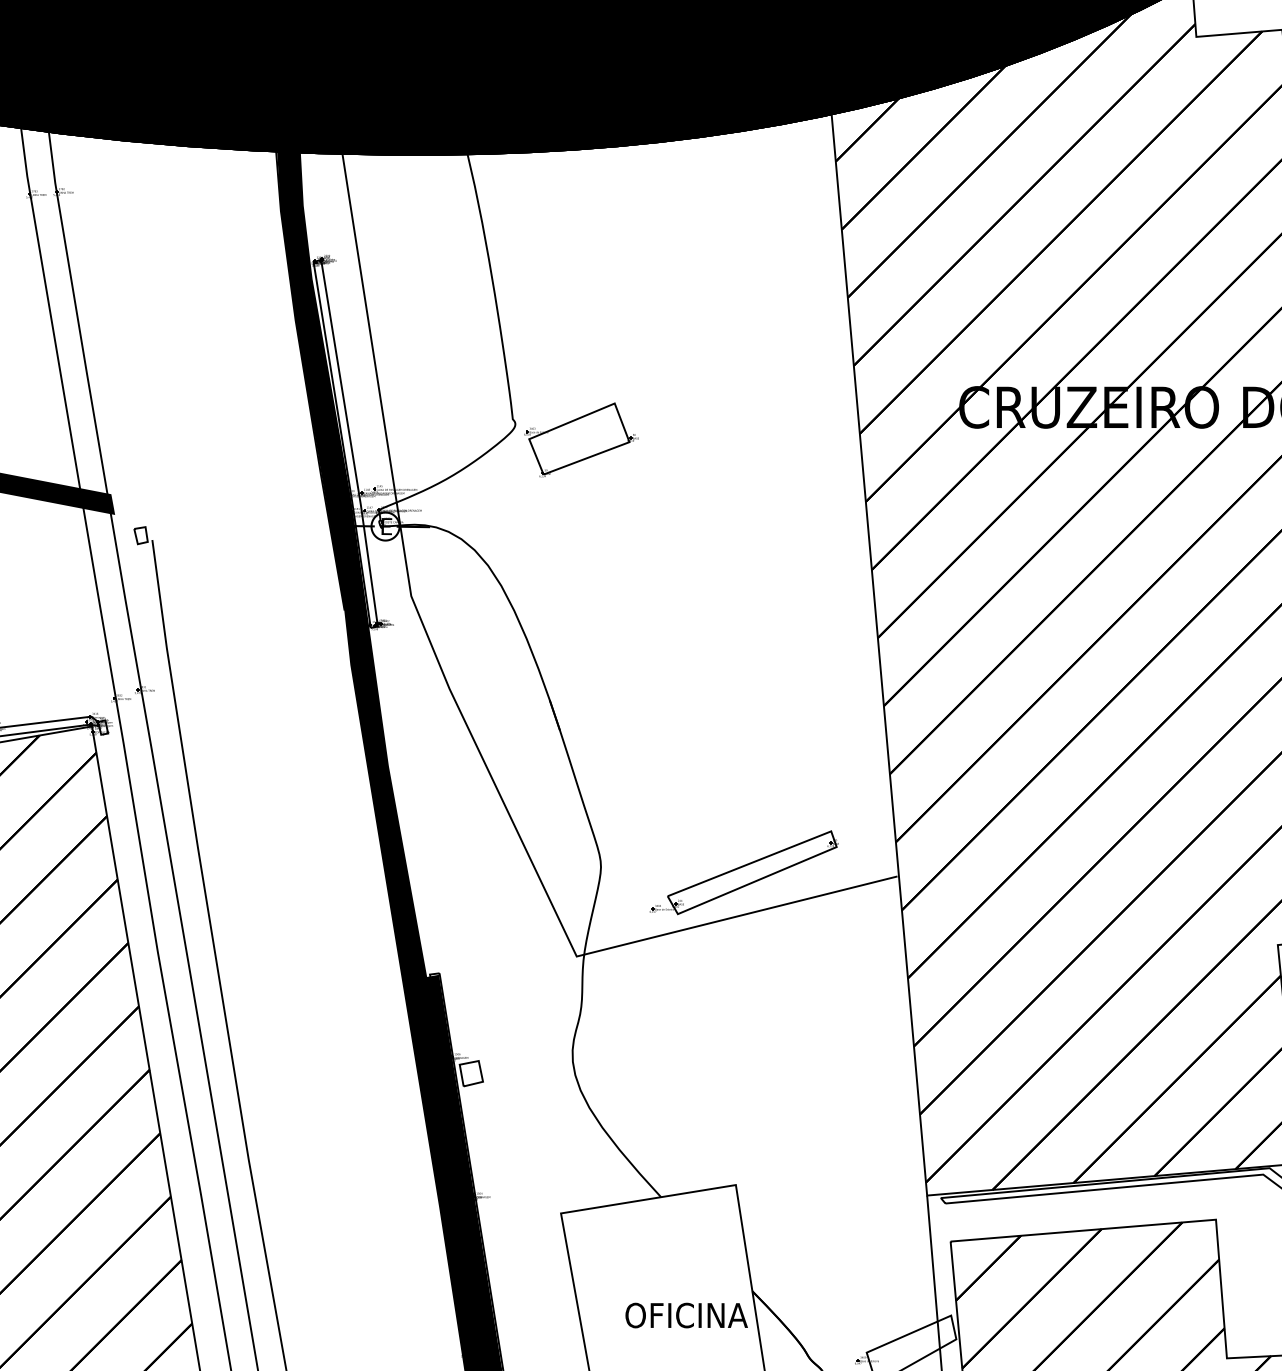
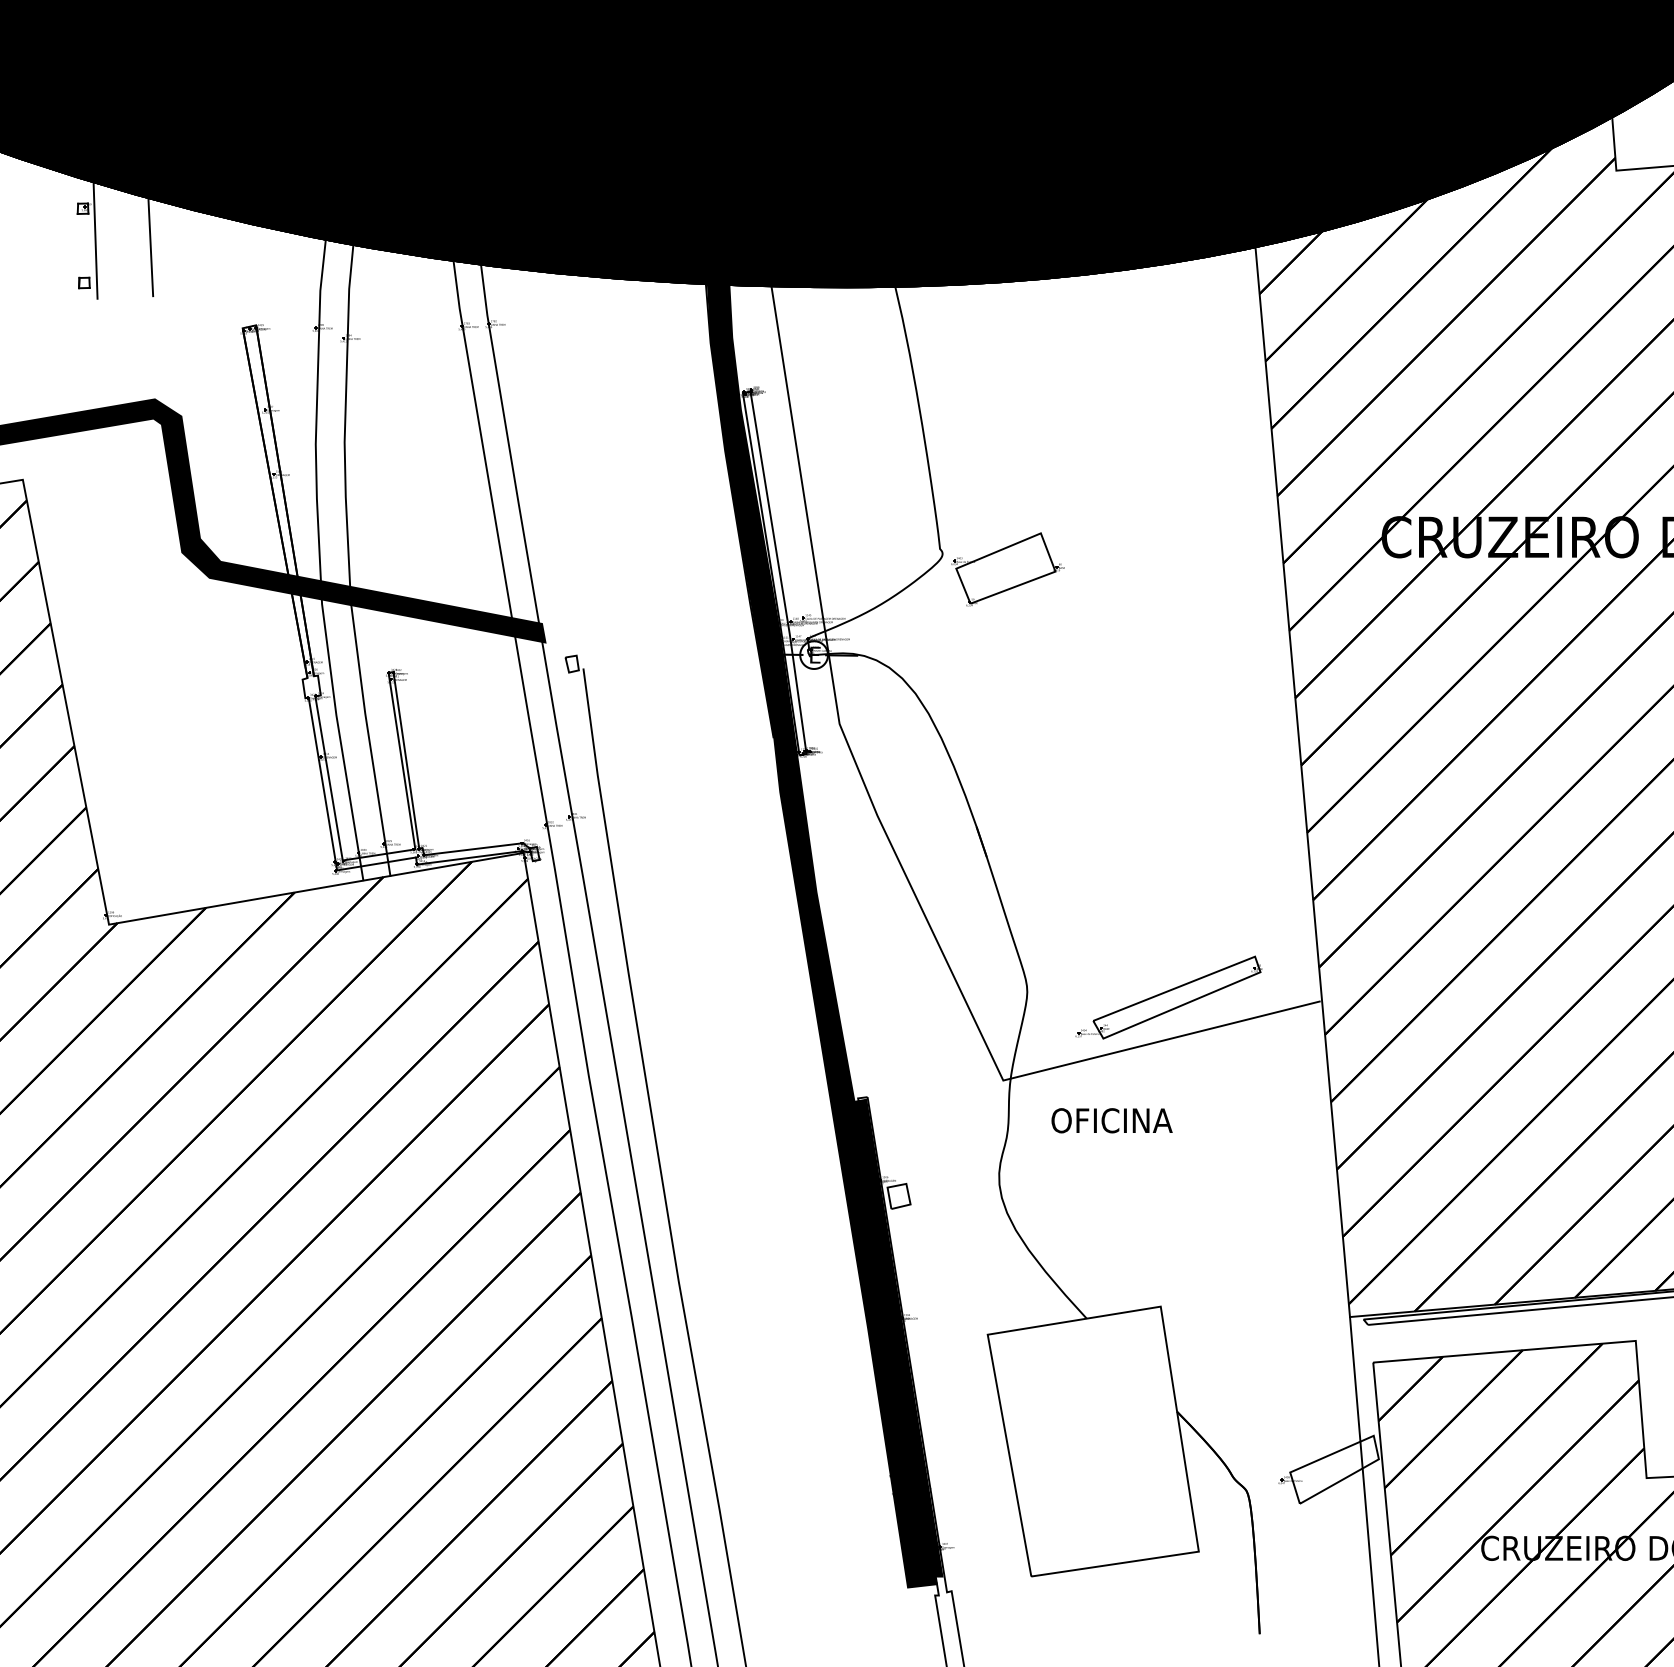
text: (686, 1315) -> (1111, 1120), moved

